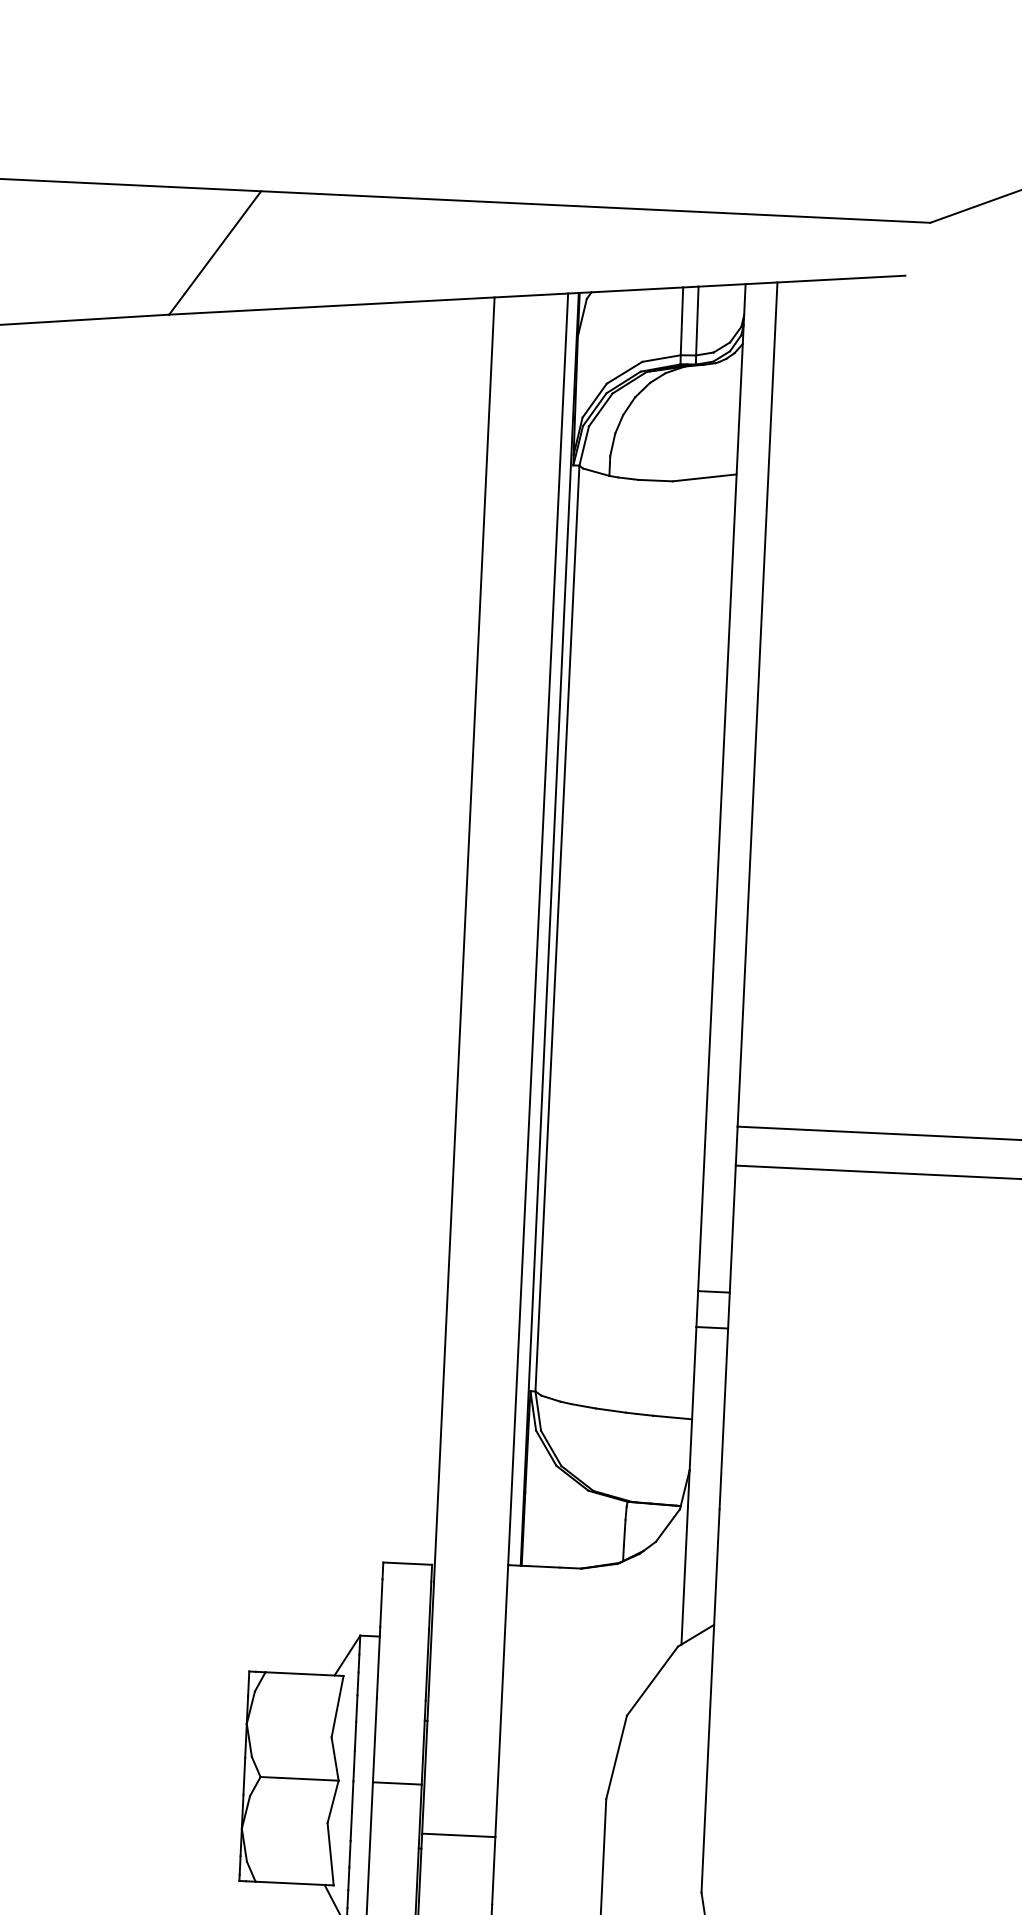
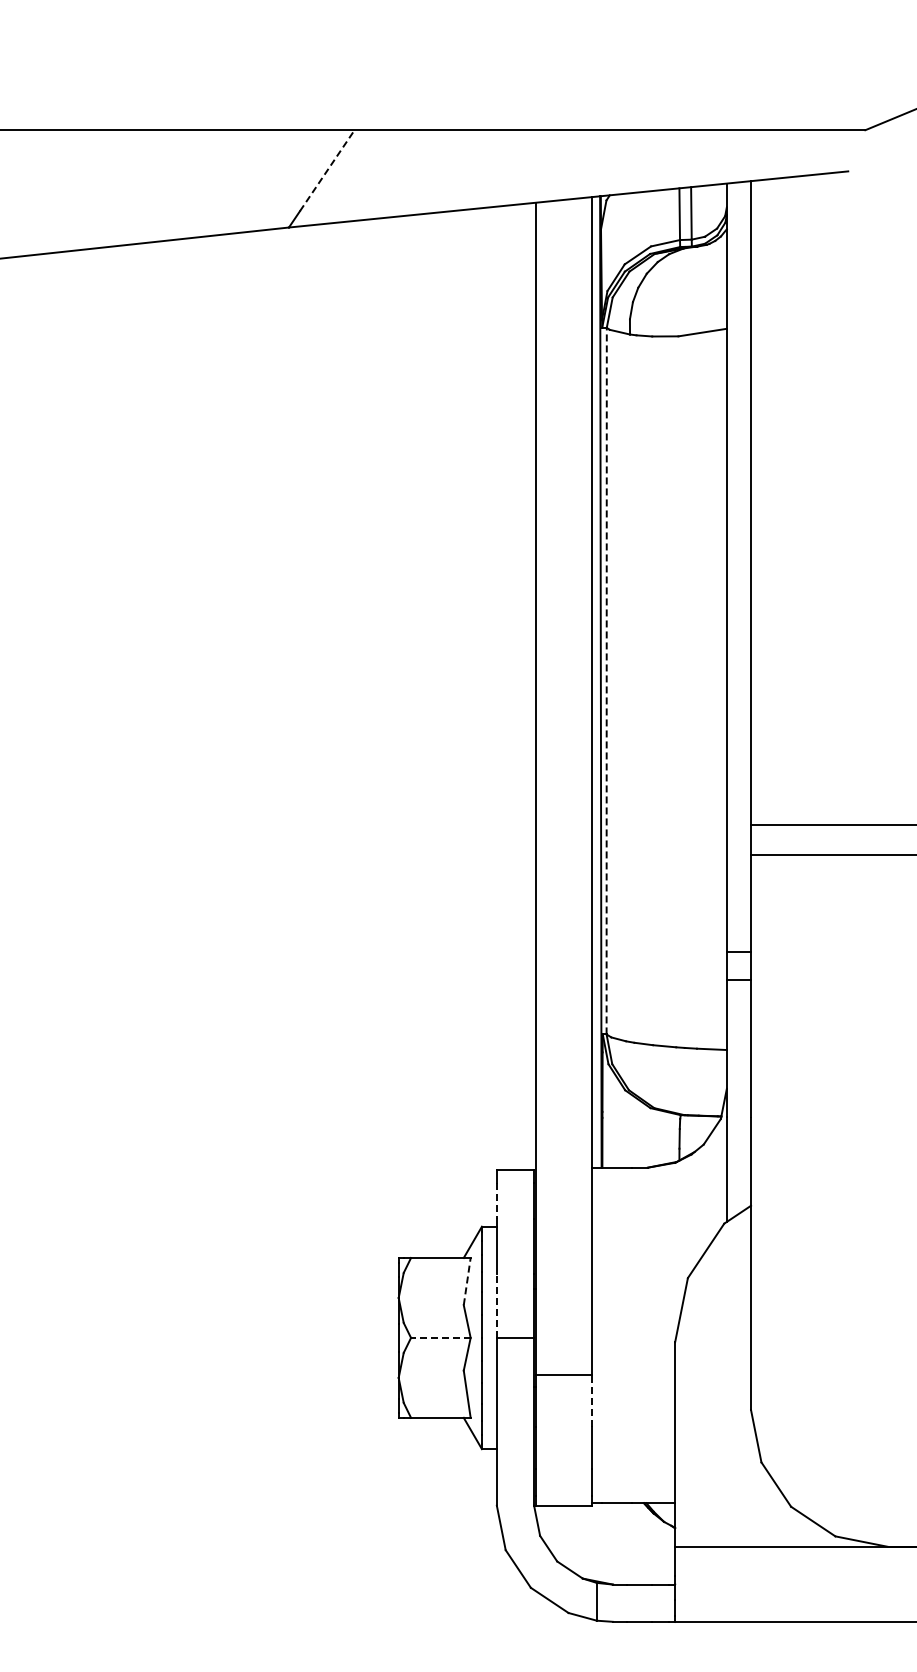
line: (223, 242) -> (327, 170), solid -> dashed
line: (557, 927) -> (606, 680), solid -> dashed
line: (380, 1603) -> (496, 1201), solid -> dashed
line: (337, 1706) -> (467, 1281), solid -> dashed
line: (374, 1739) -> (496, 1305), solid -> dashed
line: (299, 1778) -> (440, 1337), solid -> dashed
line: (494, 1871) -> (592, 1401), solid -> dashed

